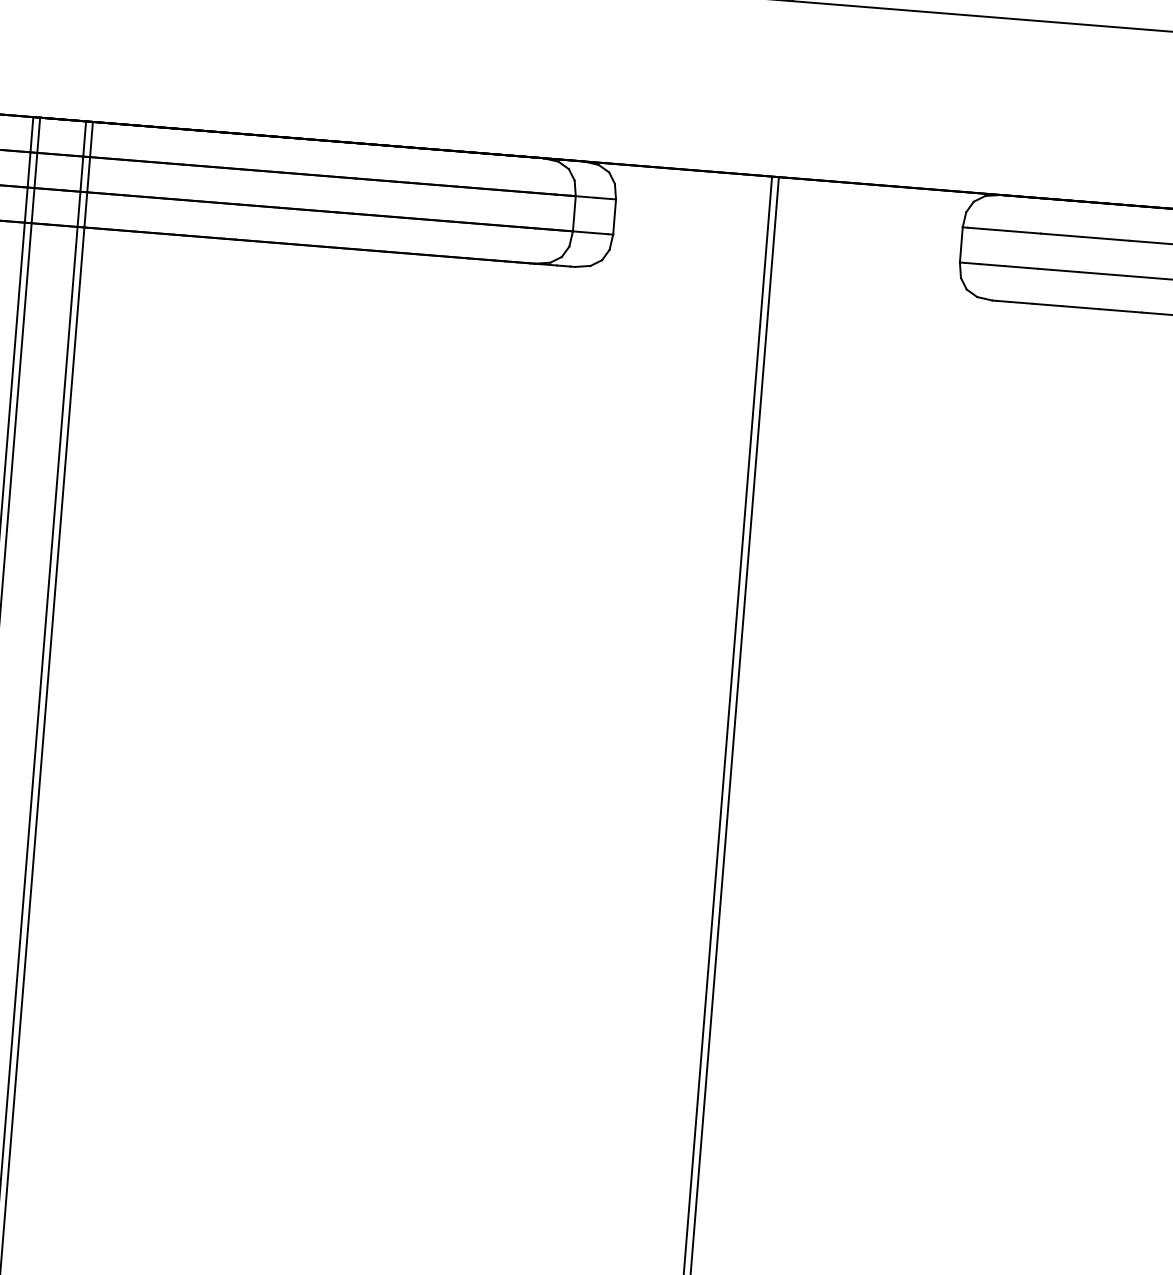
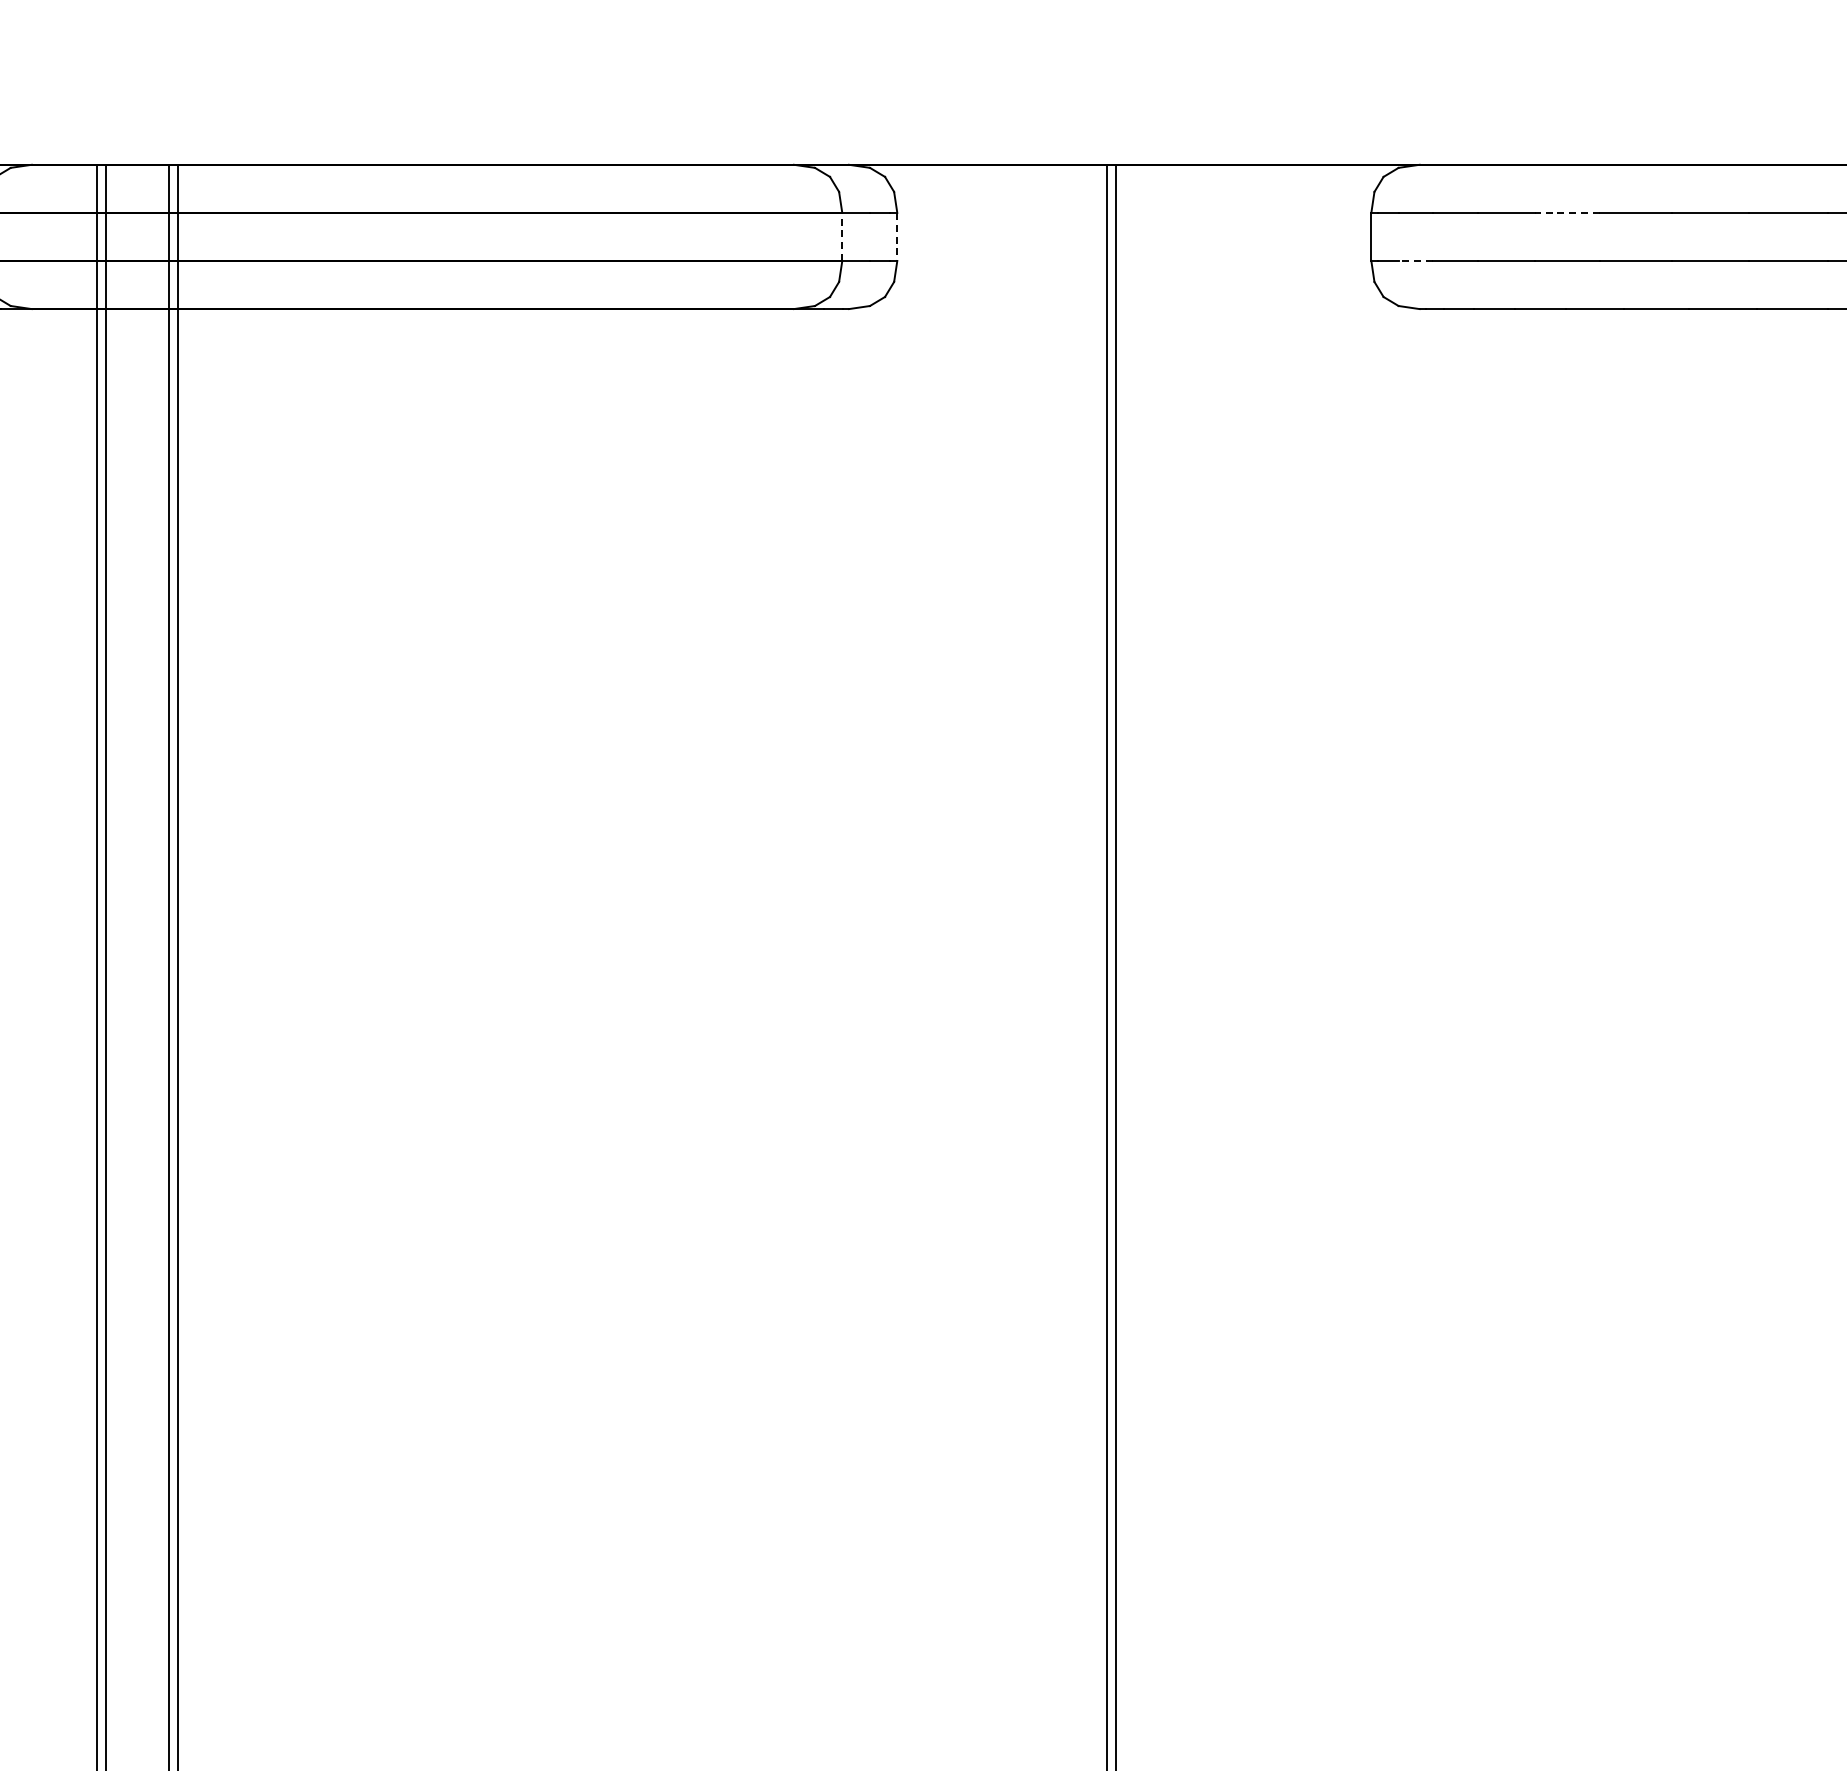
line: (574, 213) -> (842, 236), solid -> dashed
line: (614, 217) -> (897, 237), solid -> dashed
line: (1106, 238) -> (1567, 212), solid -> dashed
line: (992, 265) -> (1415, 261), solid -> dashed

